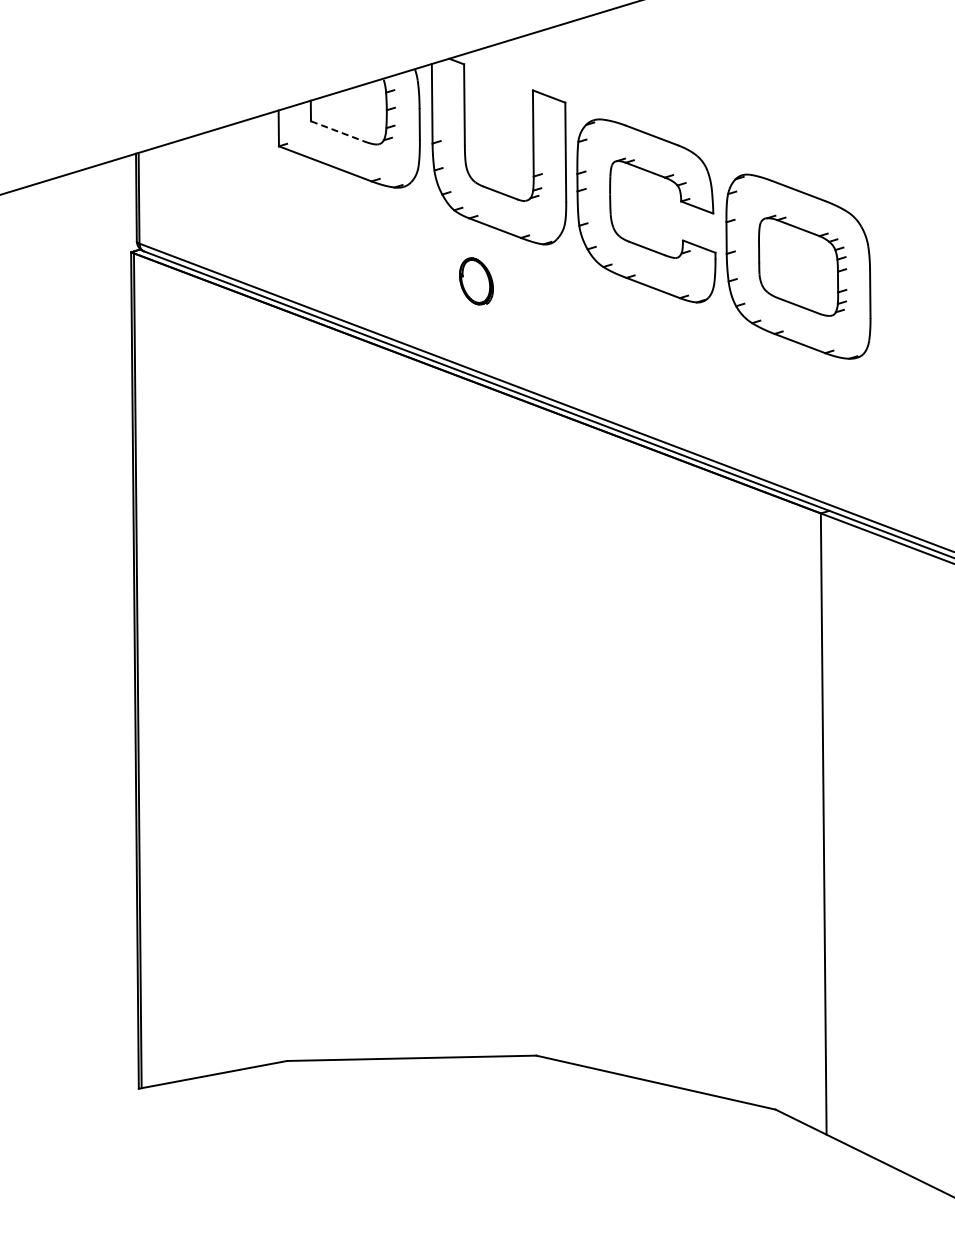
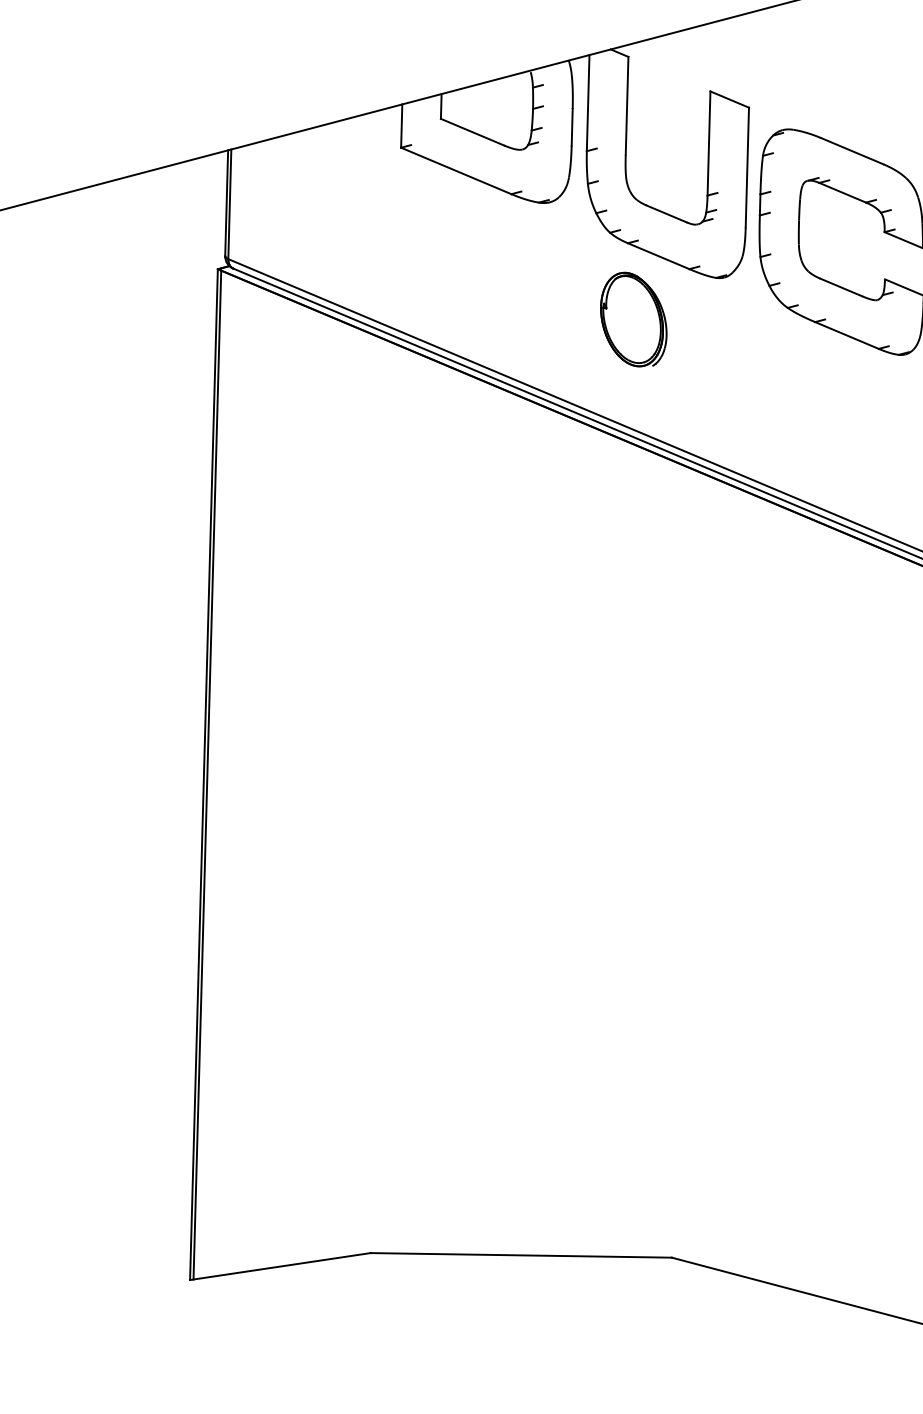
line: (337, 131) -> (472, 132), dashed -> solid
part: (476, 281) -> (633, 319), size x1.67

